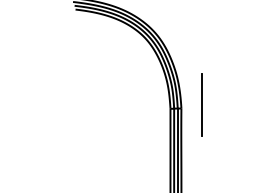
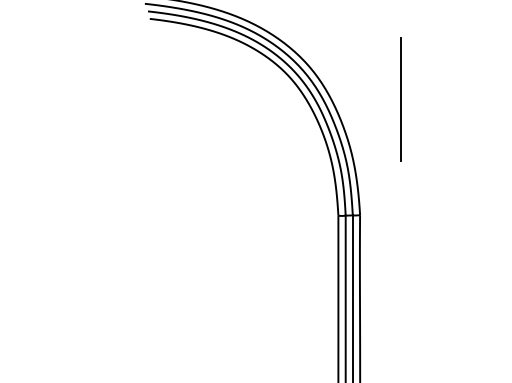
line: (201, 104) -> (399, 98), moved

